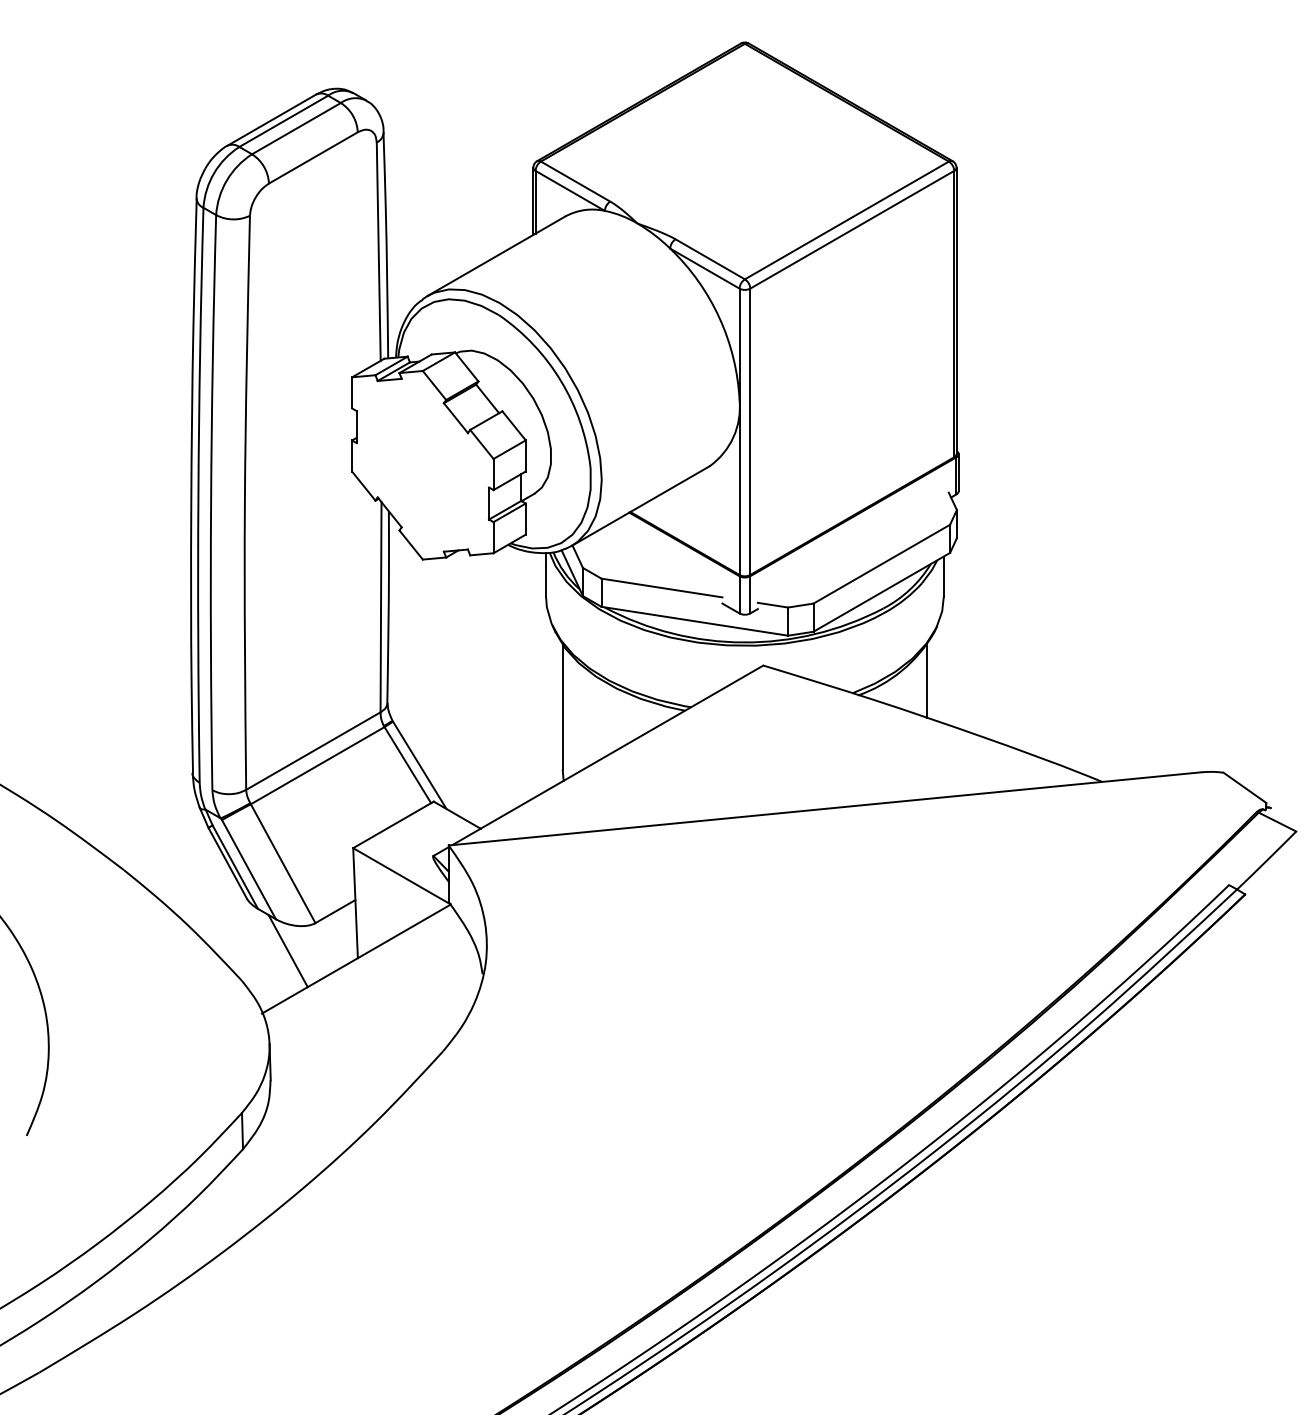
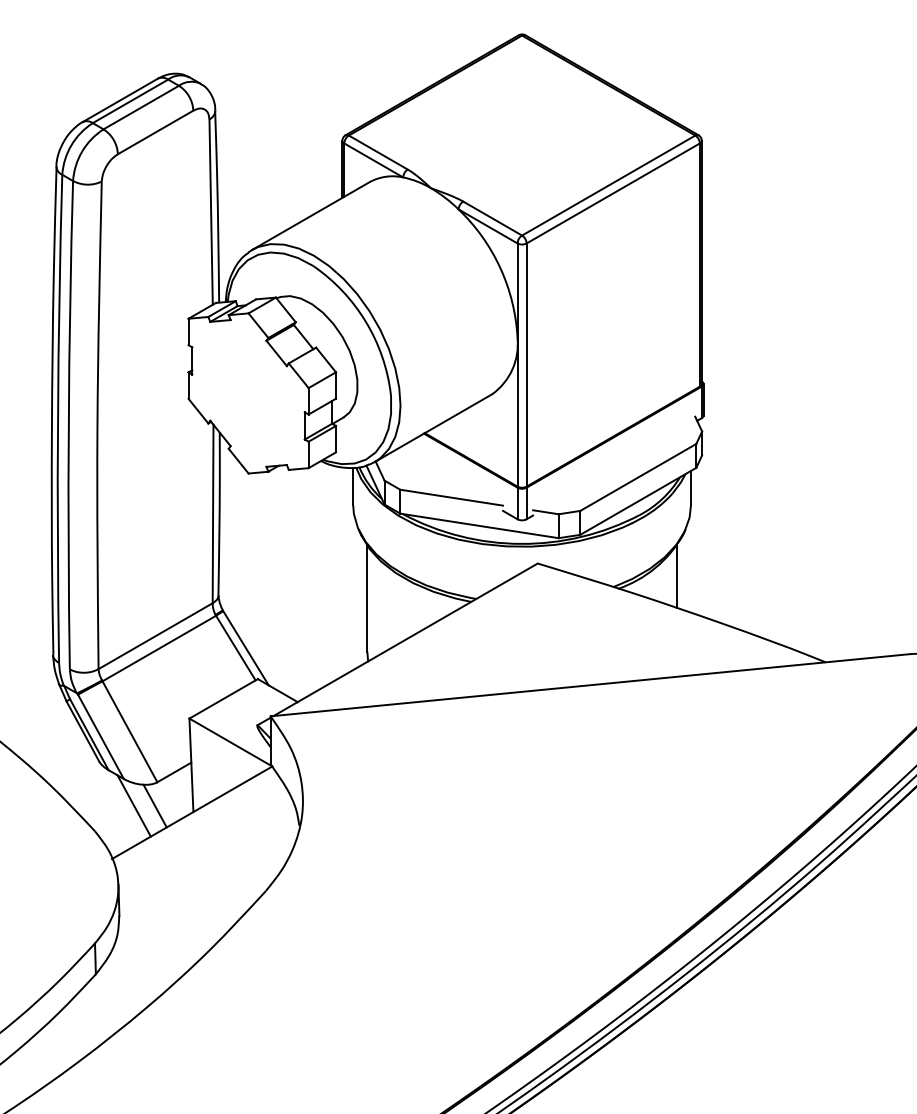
line: (312, 951) -> (154, 806), added

